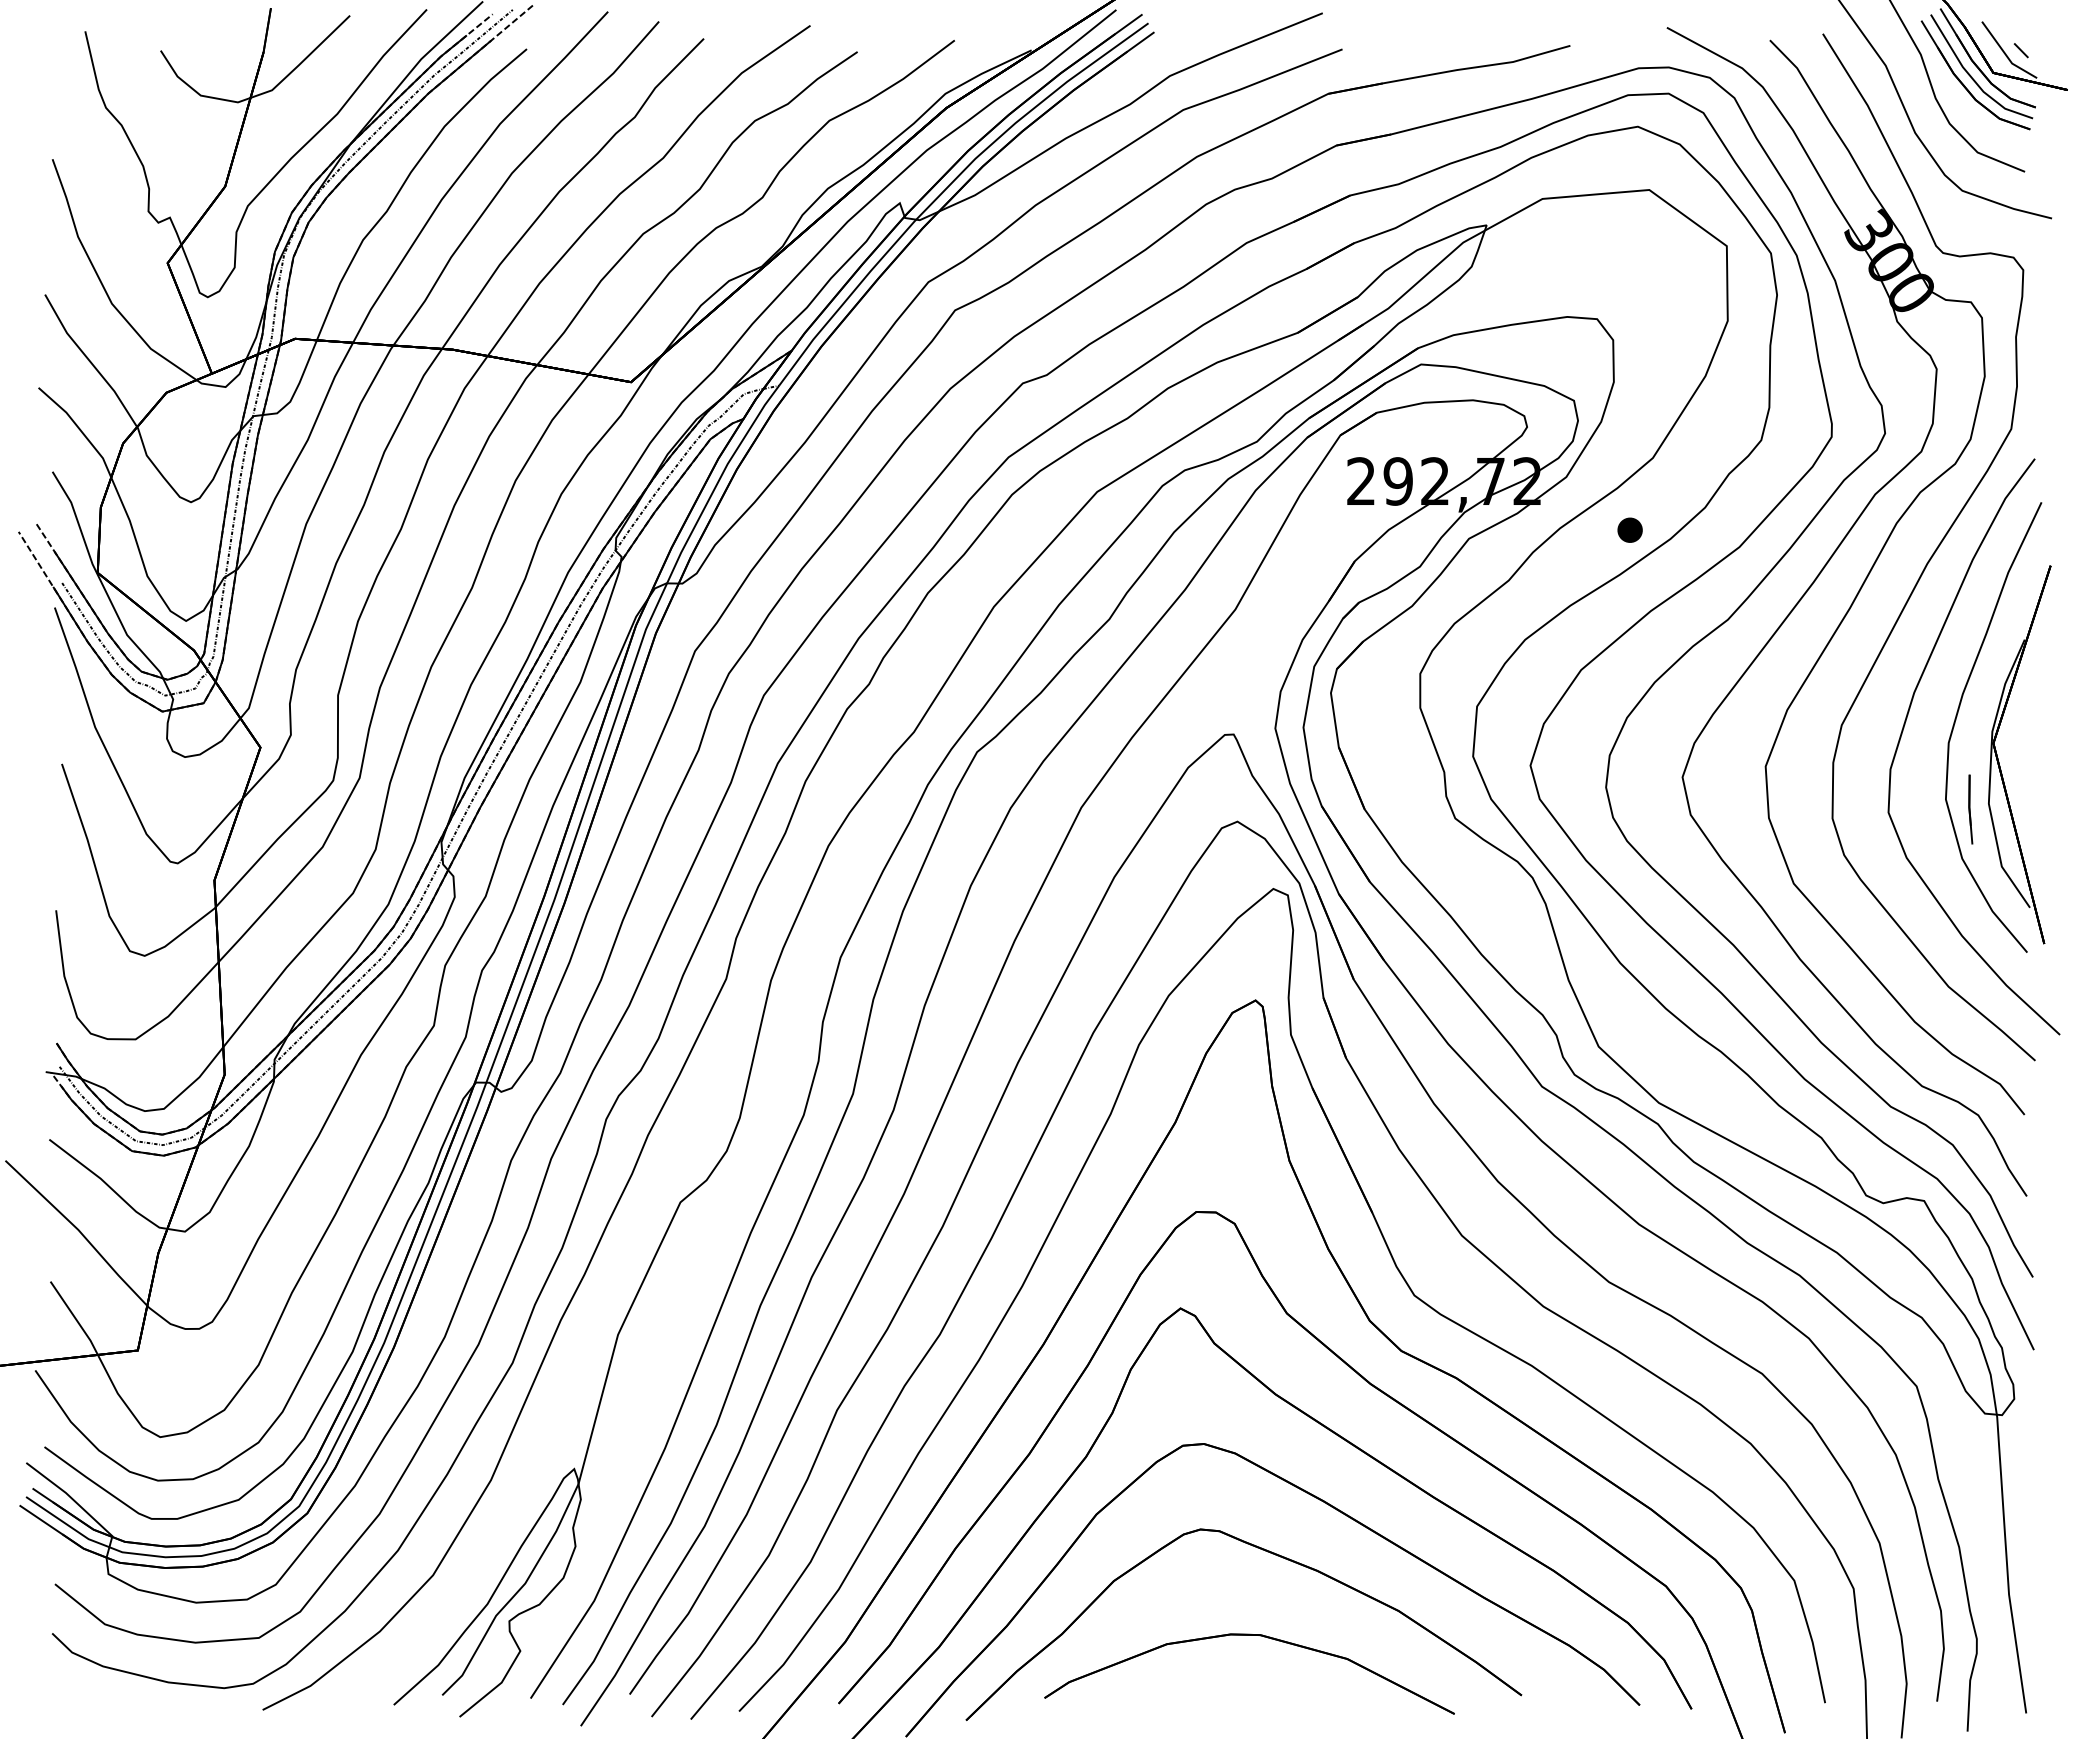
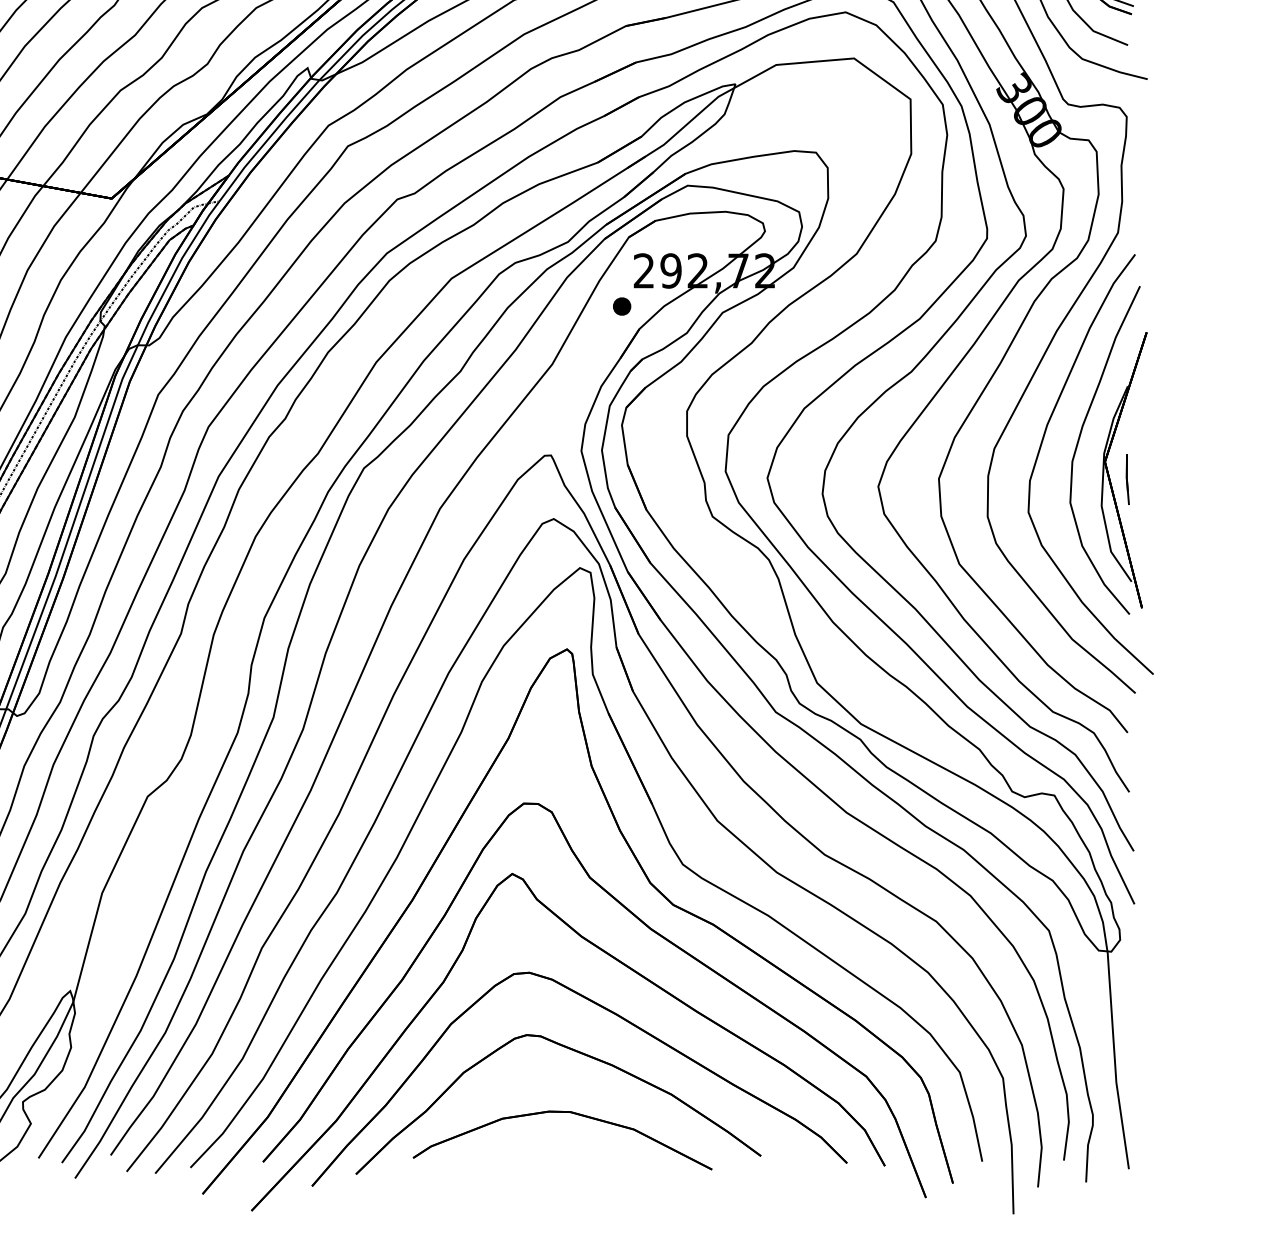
part: (1629, 529) -> (621, 305), moved
part: (1970, 809) -> (1127, 479), moved

